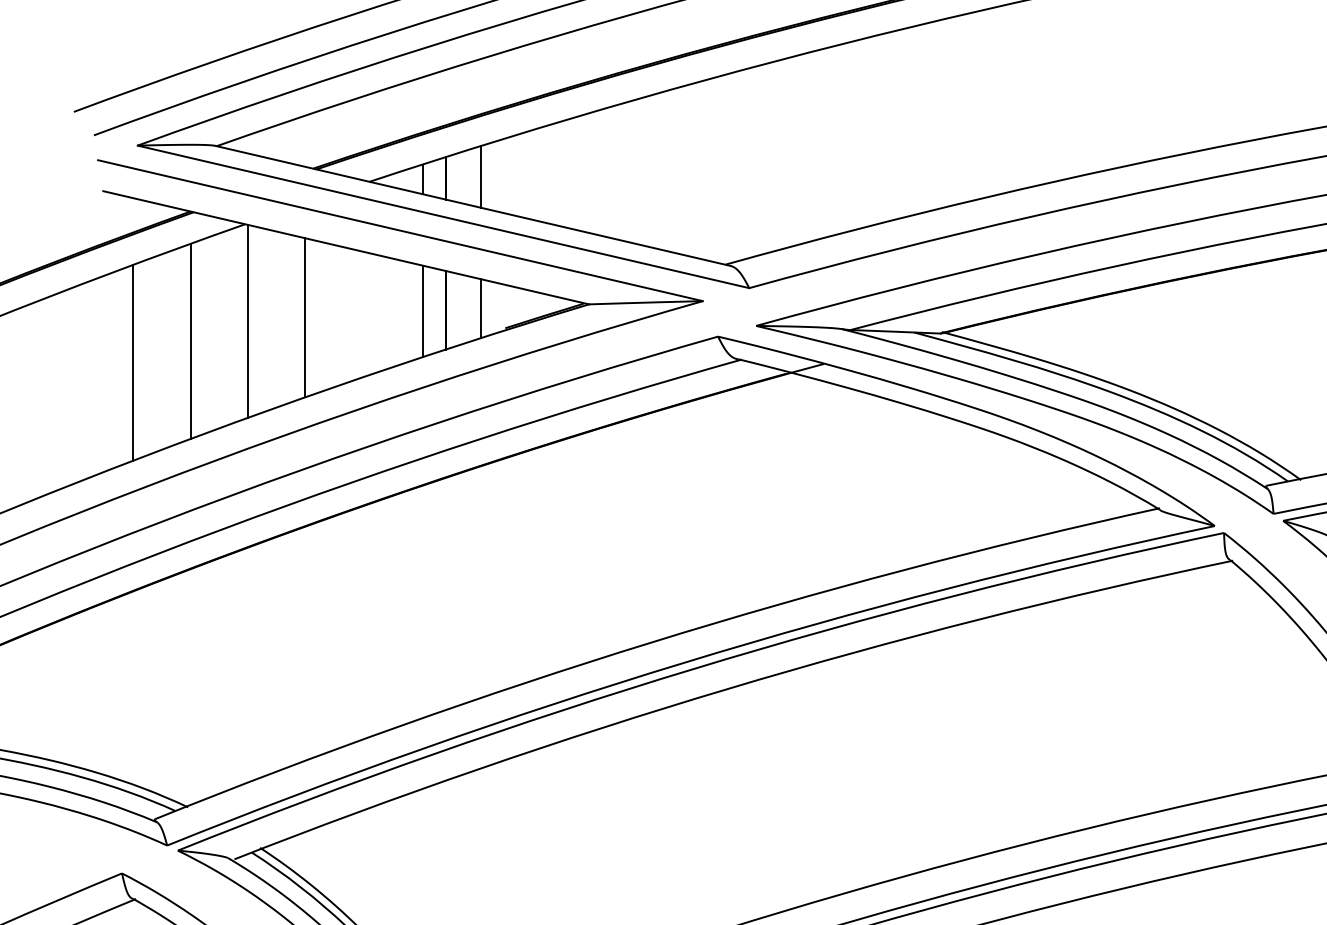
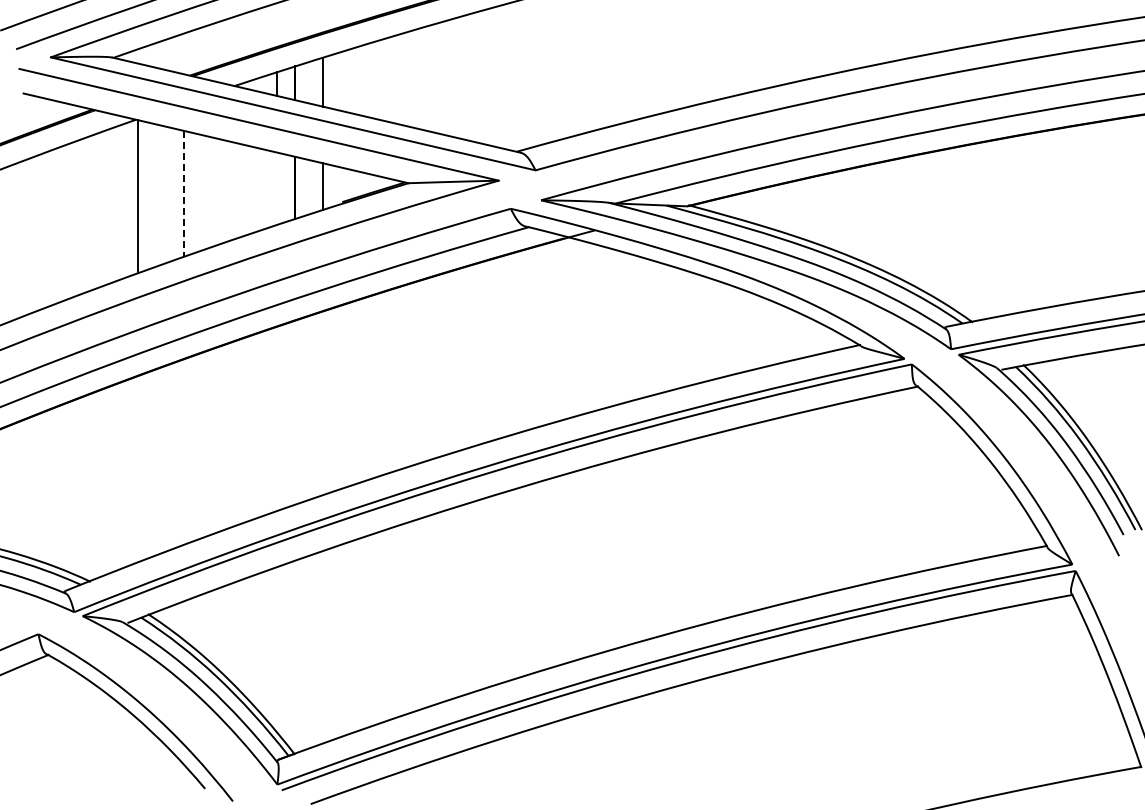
line: (422, 311) -> (276, 188), removed
line: (305, 317) -> (183, 193), solid -> dashed
line: (190, 341) -> (92, 212), removed
line: (132, 362) -> (46, 229), removed

